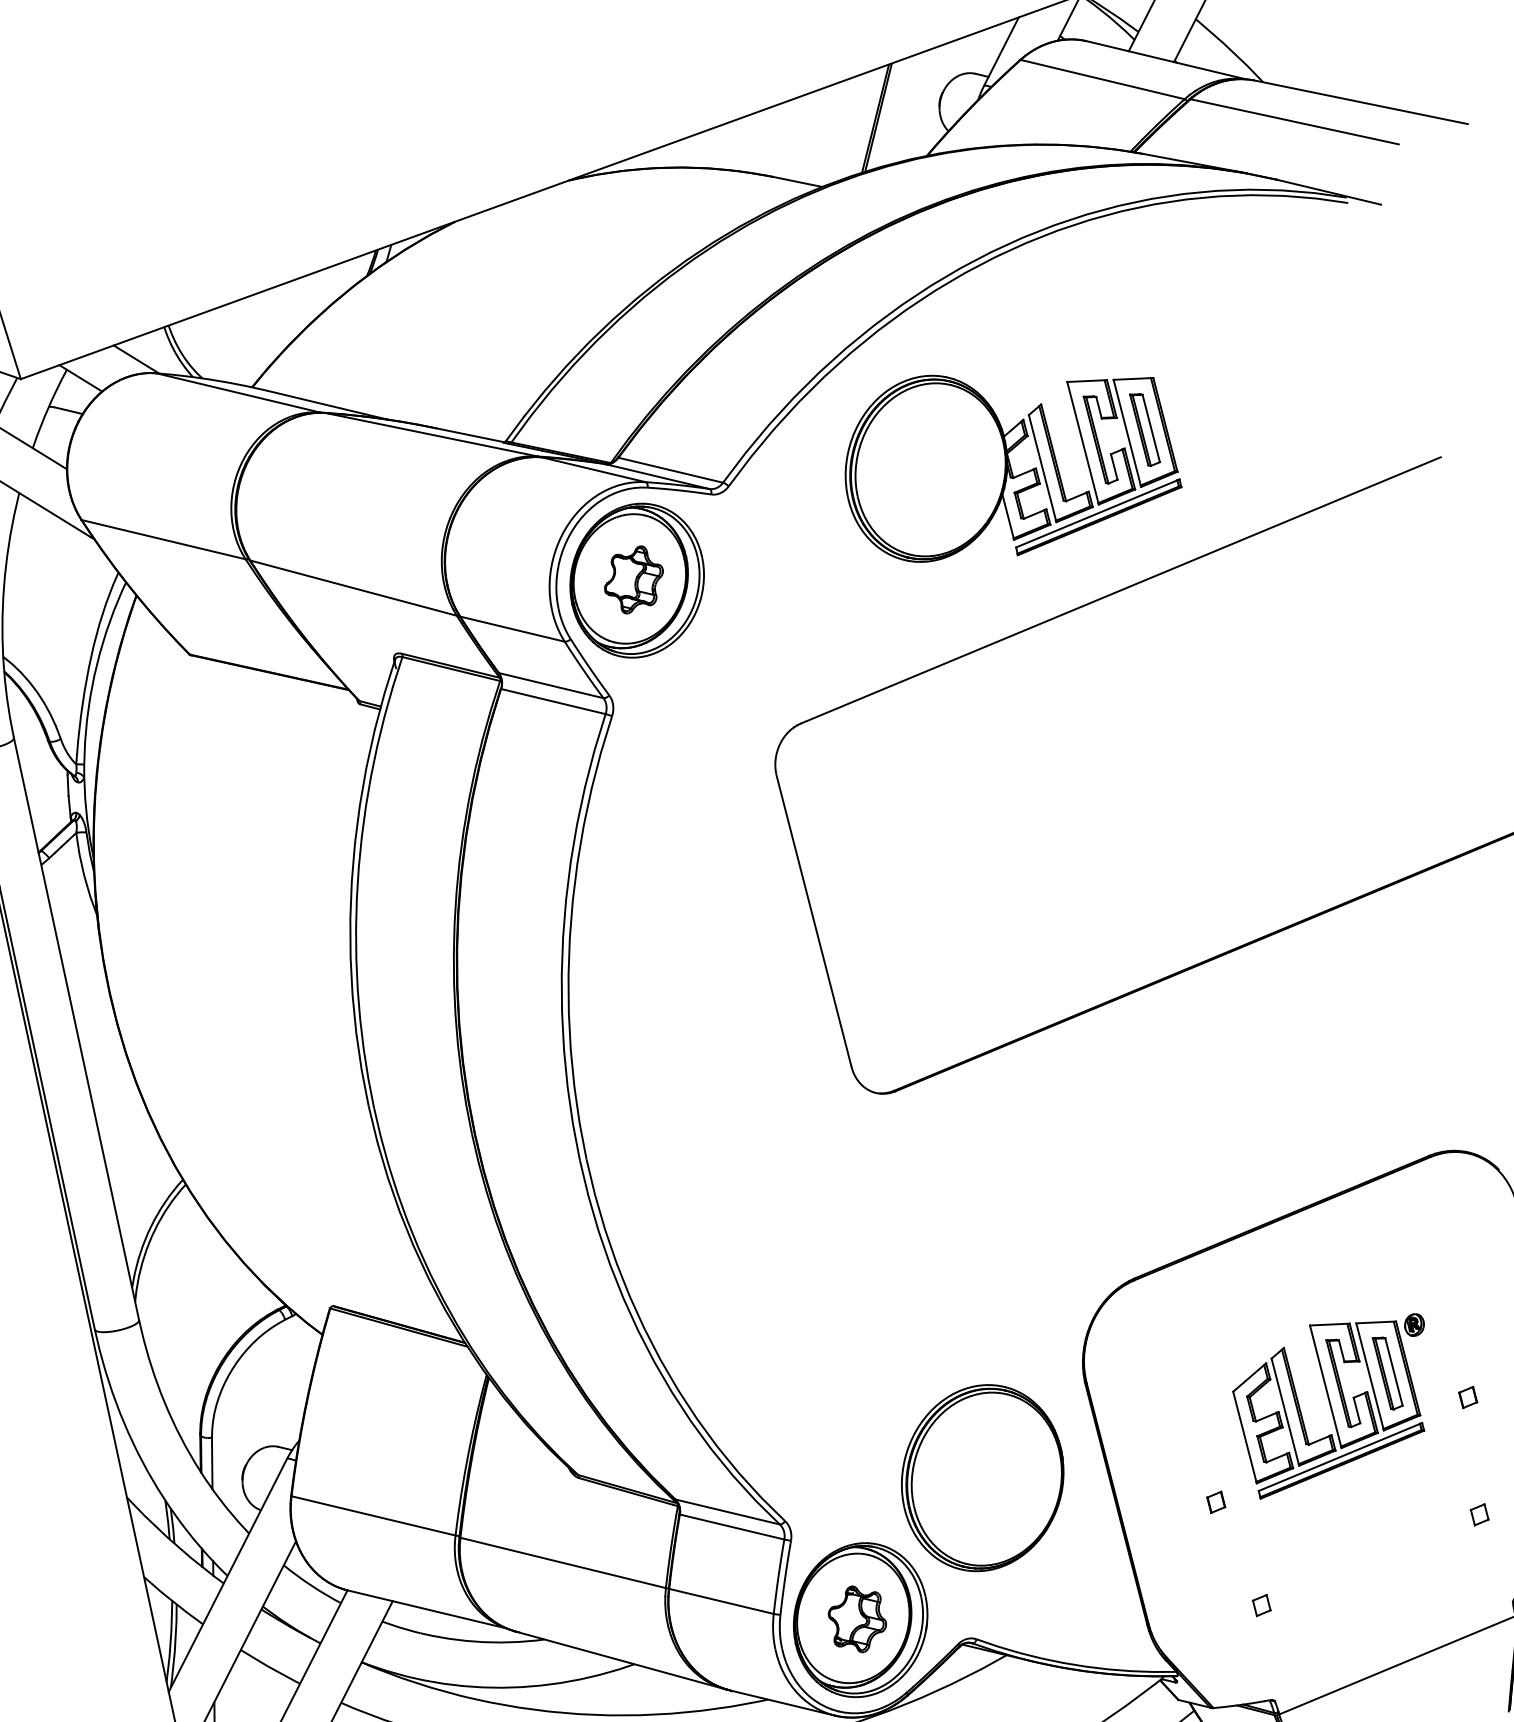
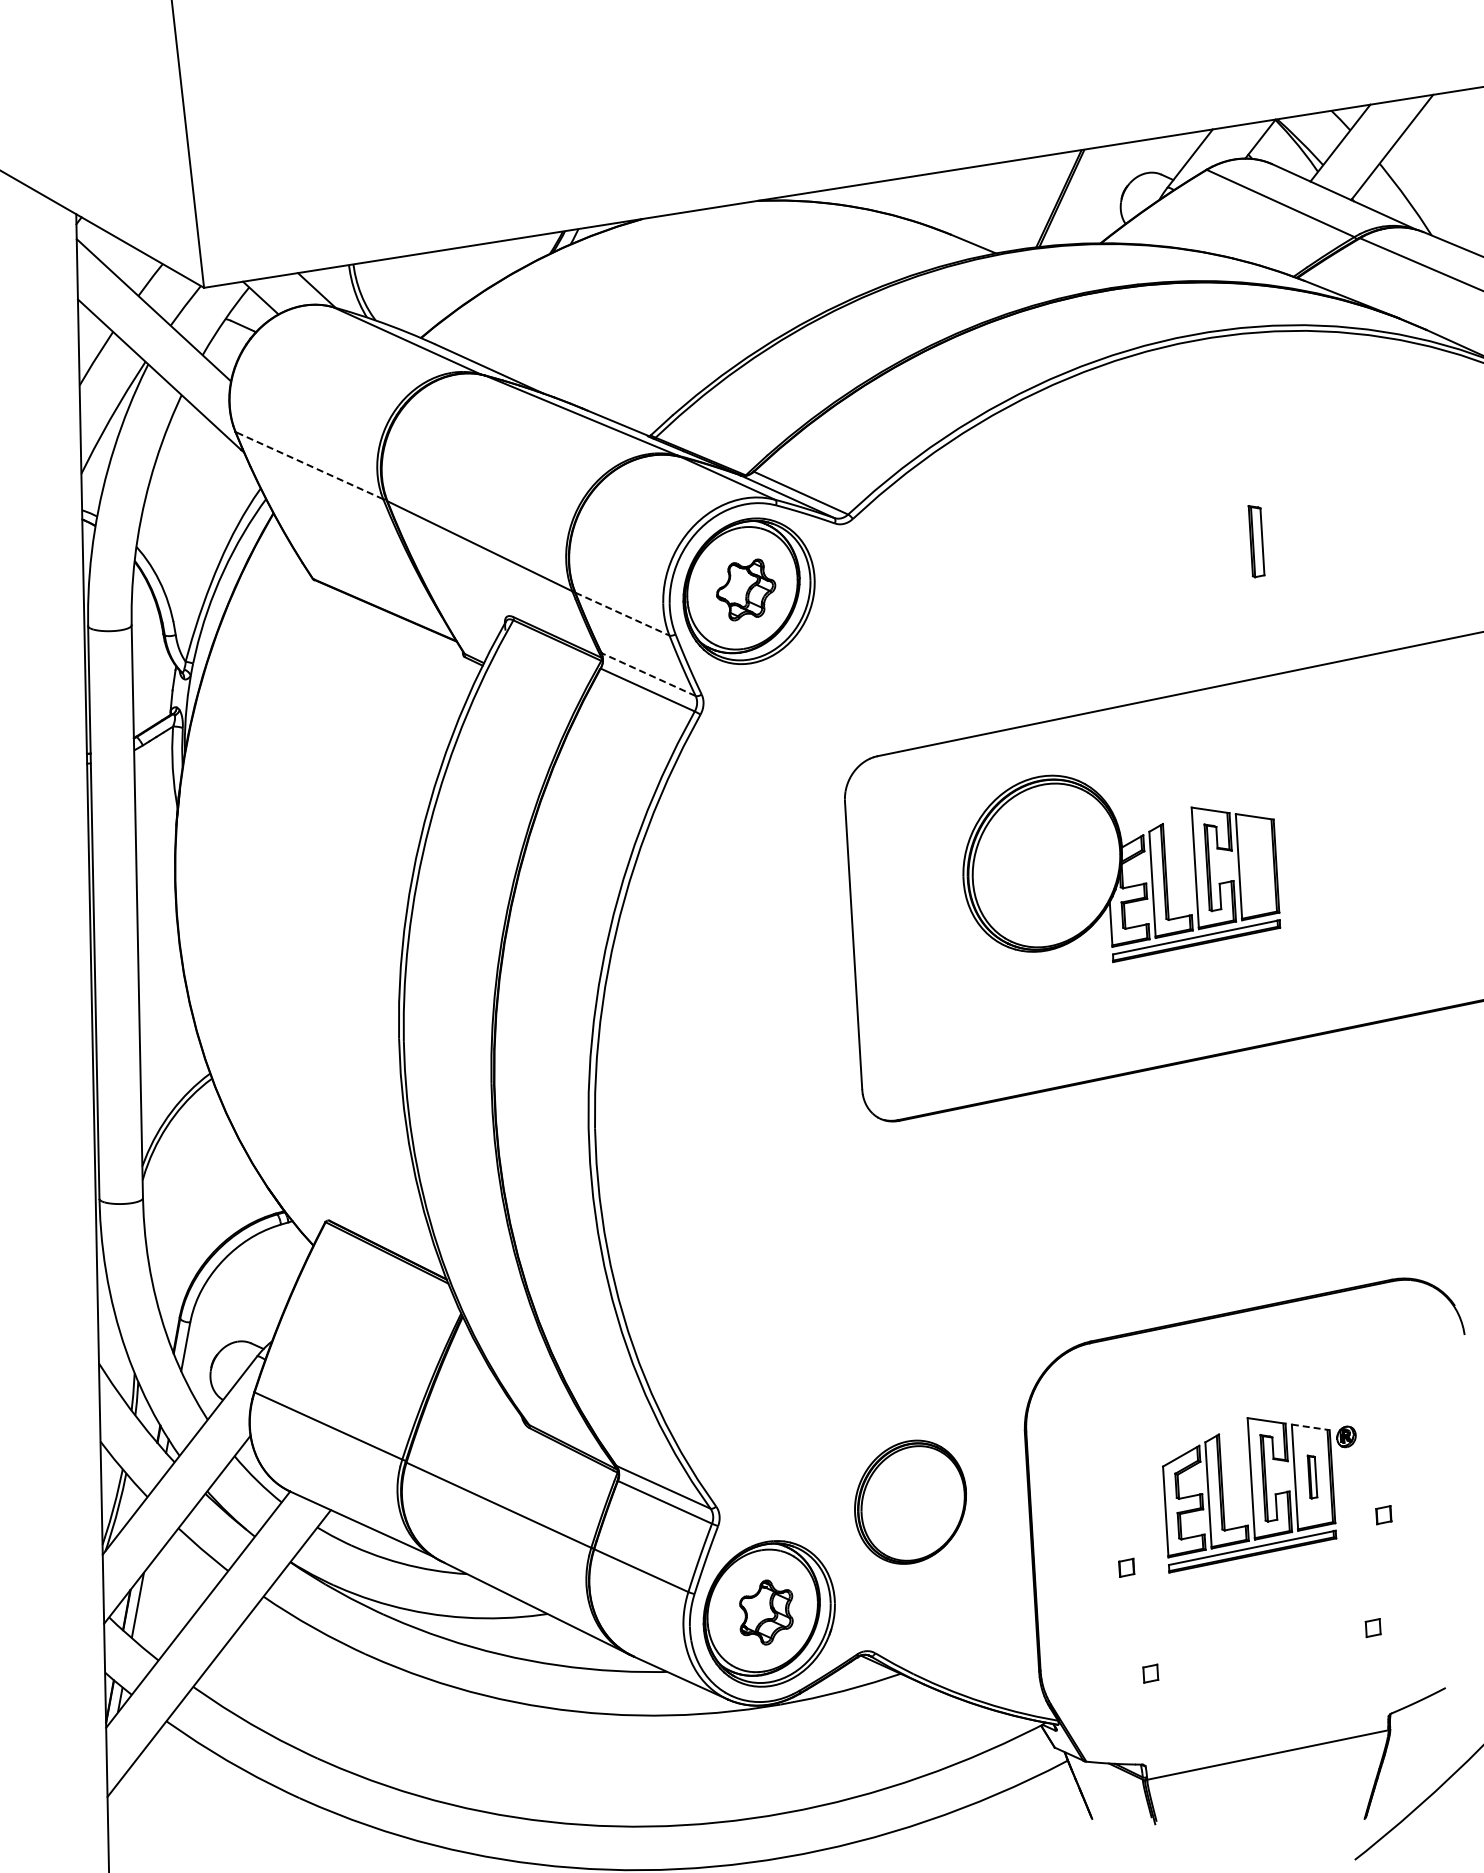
part: (1007, 458) -> (1121, 868), moved
line: (163, 539) -> (309, 465), solid -> dashed
line: (512, 629) -> (622, 614), solid -> dashed
line: (551, 685) -> (648, 674), solid -> dashed
line: (1376, 1322) -> (1311, 1427), solid -> dashed
part: (1387, 1372) -> (1312, 1476), size x0.6
part: (982, 1478) -> (910, 1502), size x0.7

